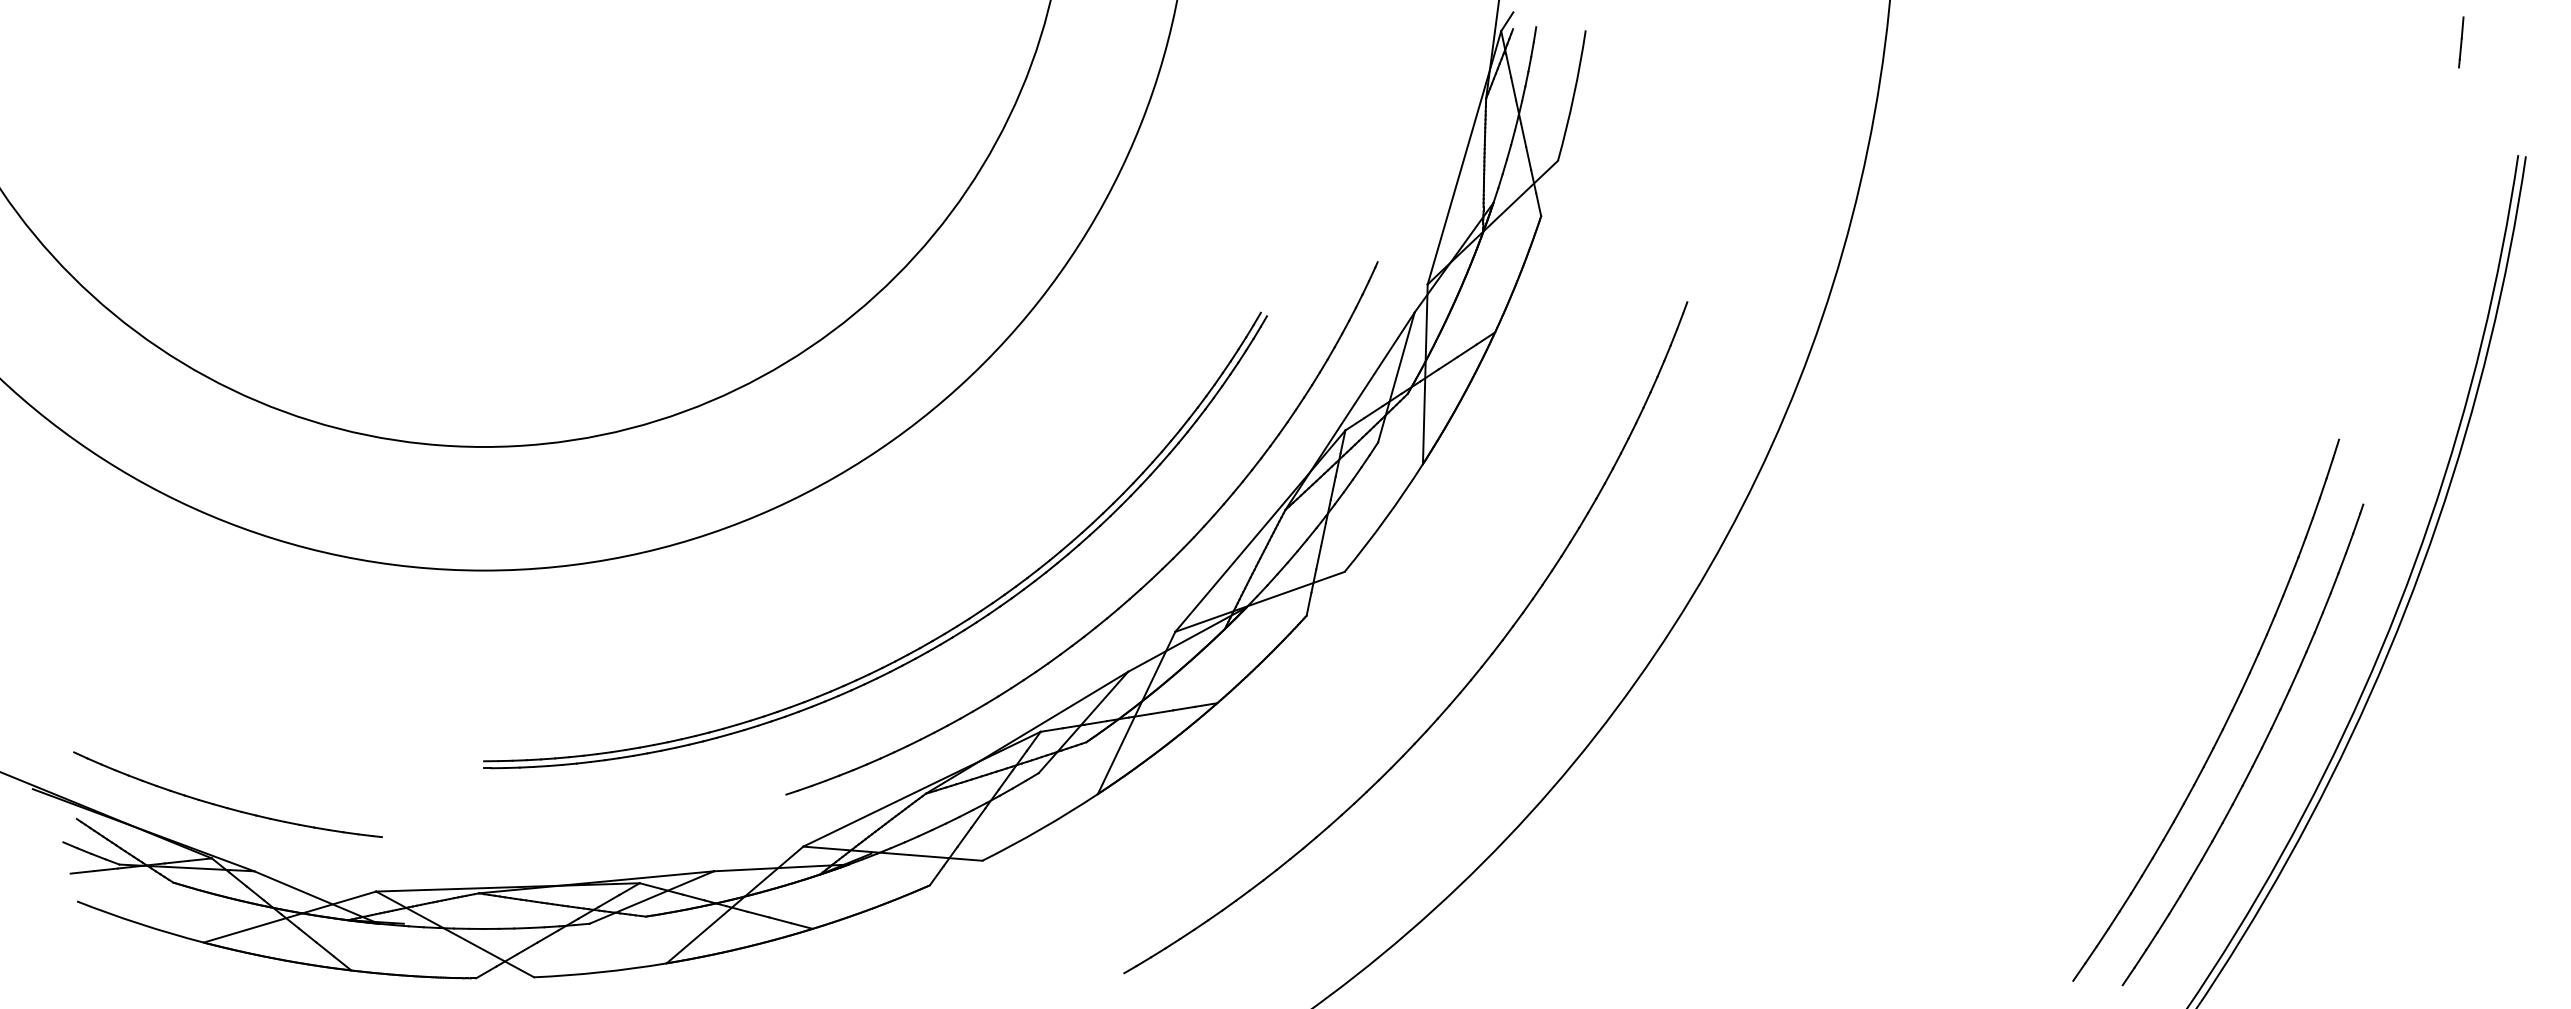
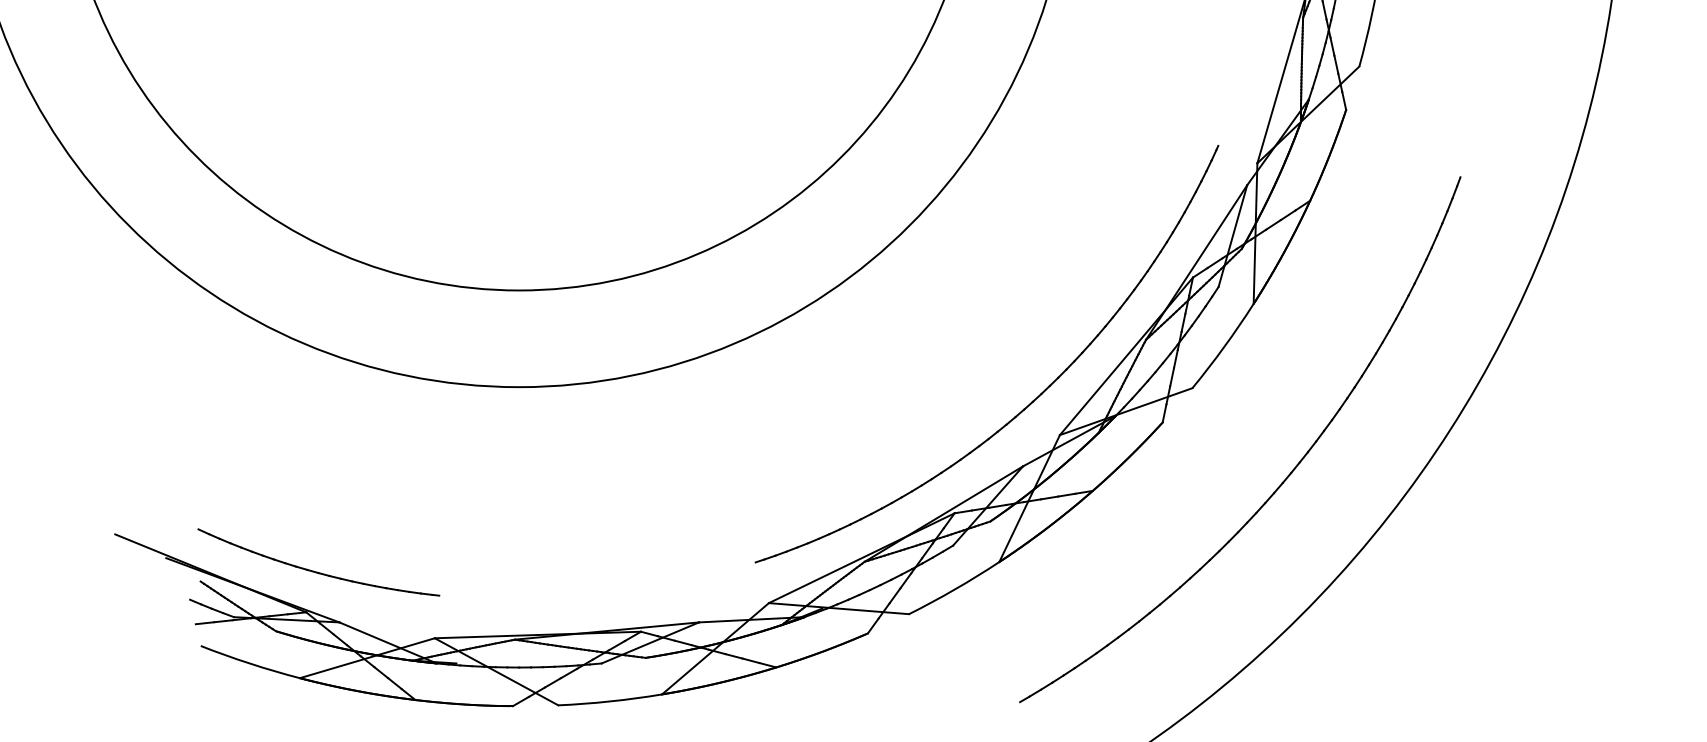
part: (932, 639) -> (869, 441), removed

